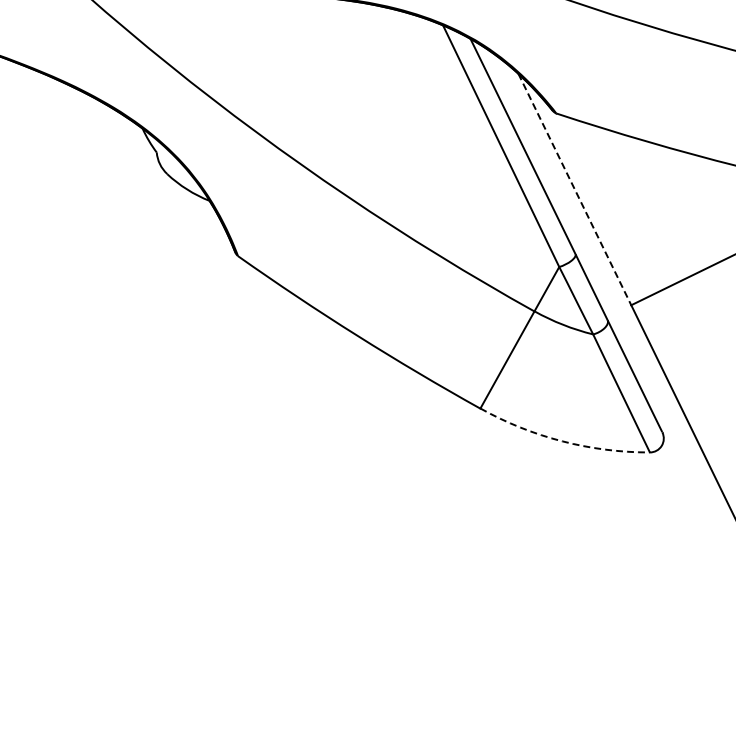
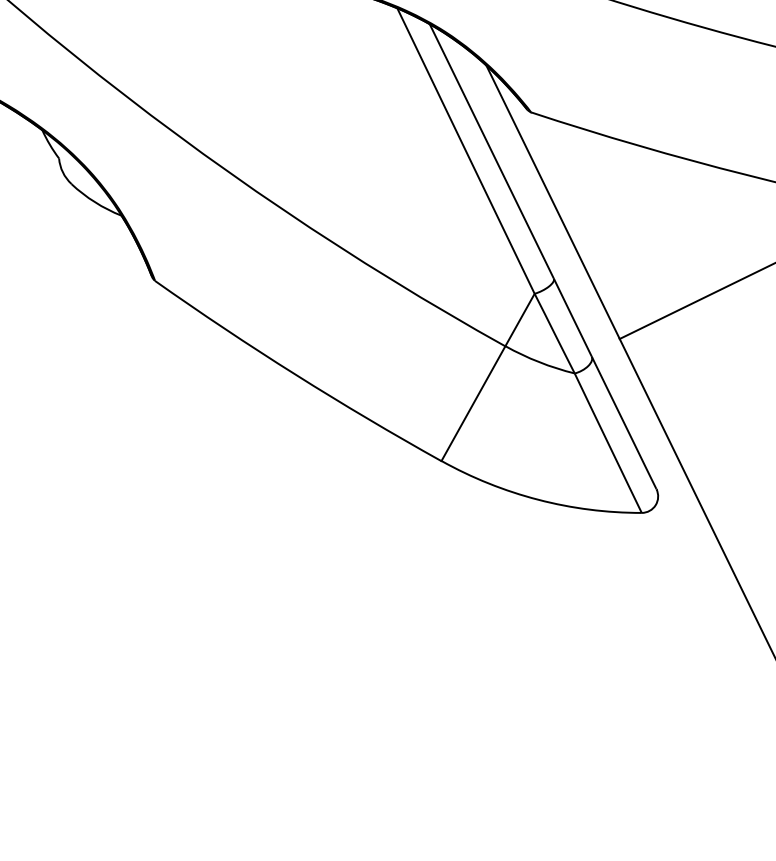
line: (574, 189) -> (552, 202), dashed -> solid
arc: (562, 441) -> (538, 499), dashed -> solid

